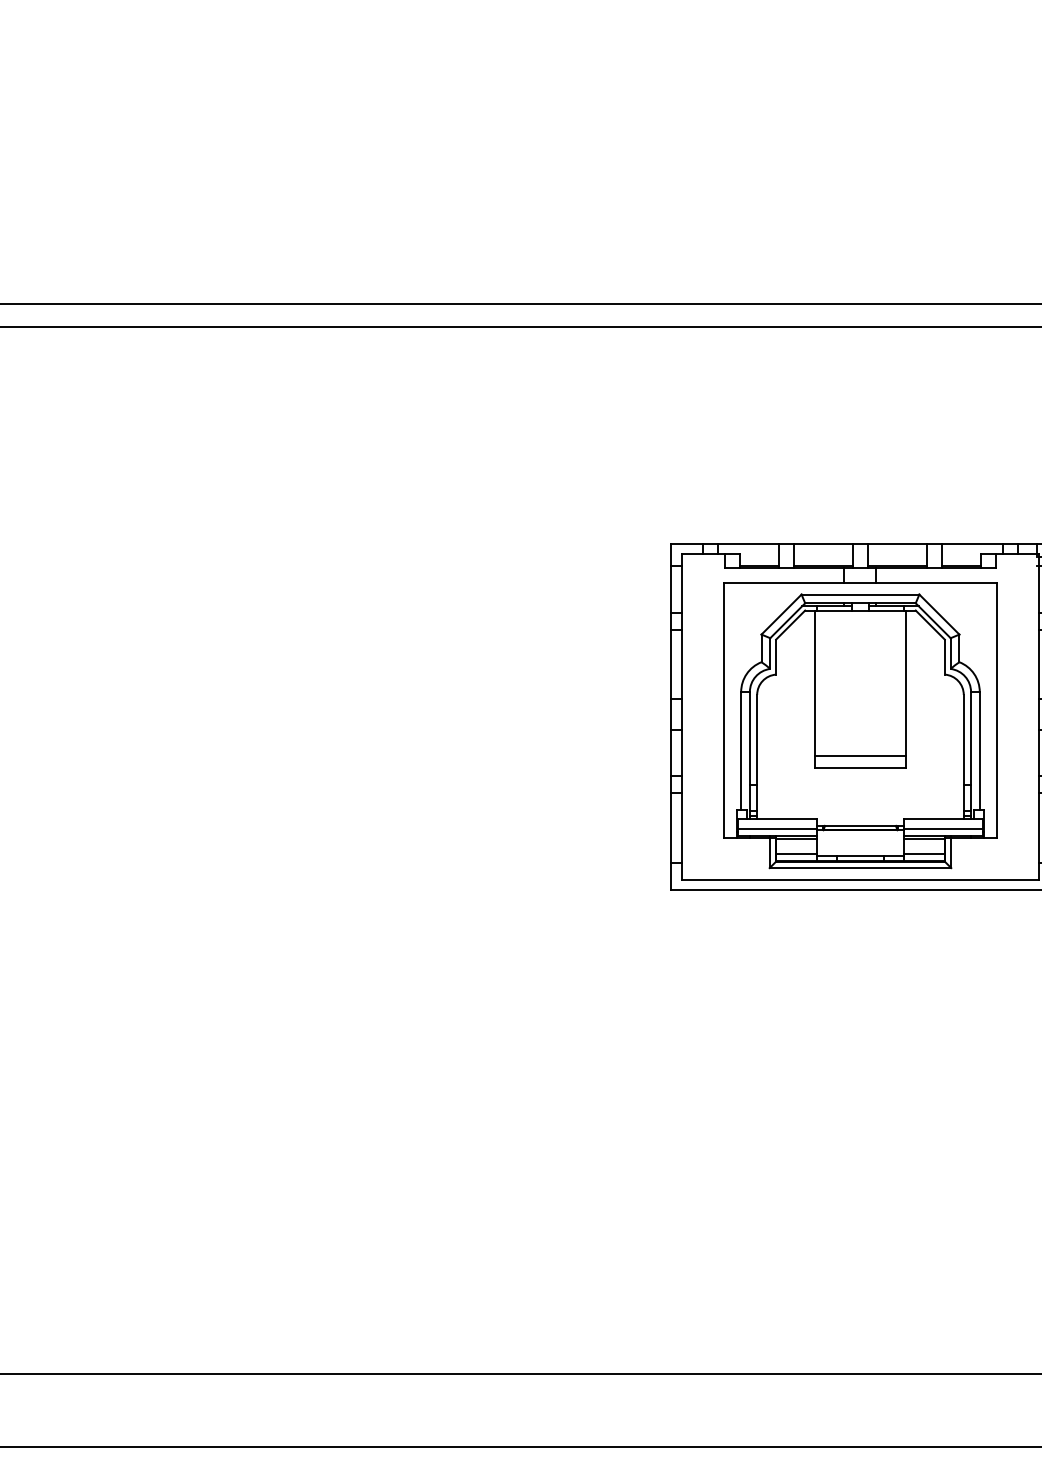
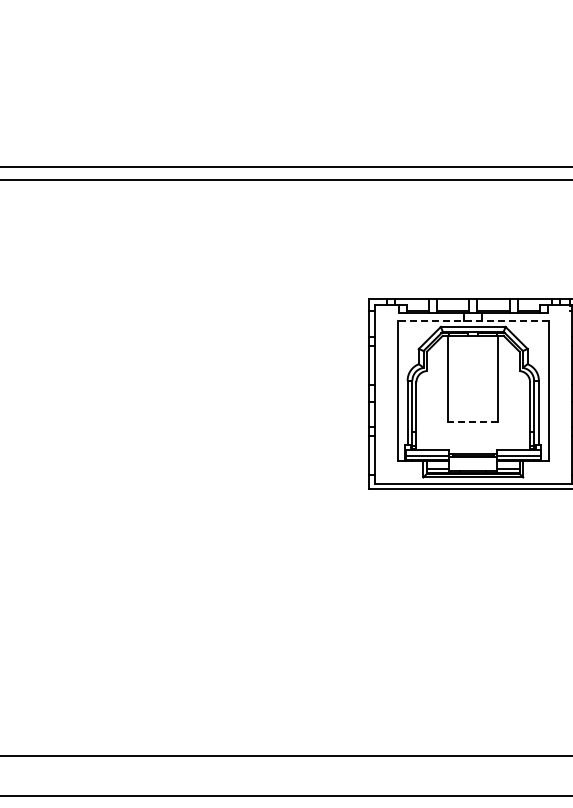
line: (859, 582) -> (472, 320), solid -> dashed
line: (860, 755) -> (473, 415), removed
line: (860, 768) -> (473, 422), solid -> dashed

